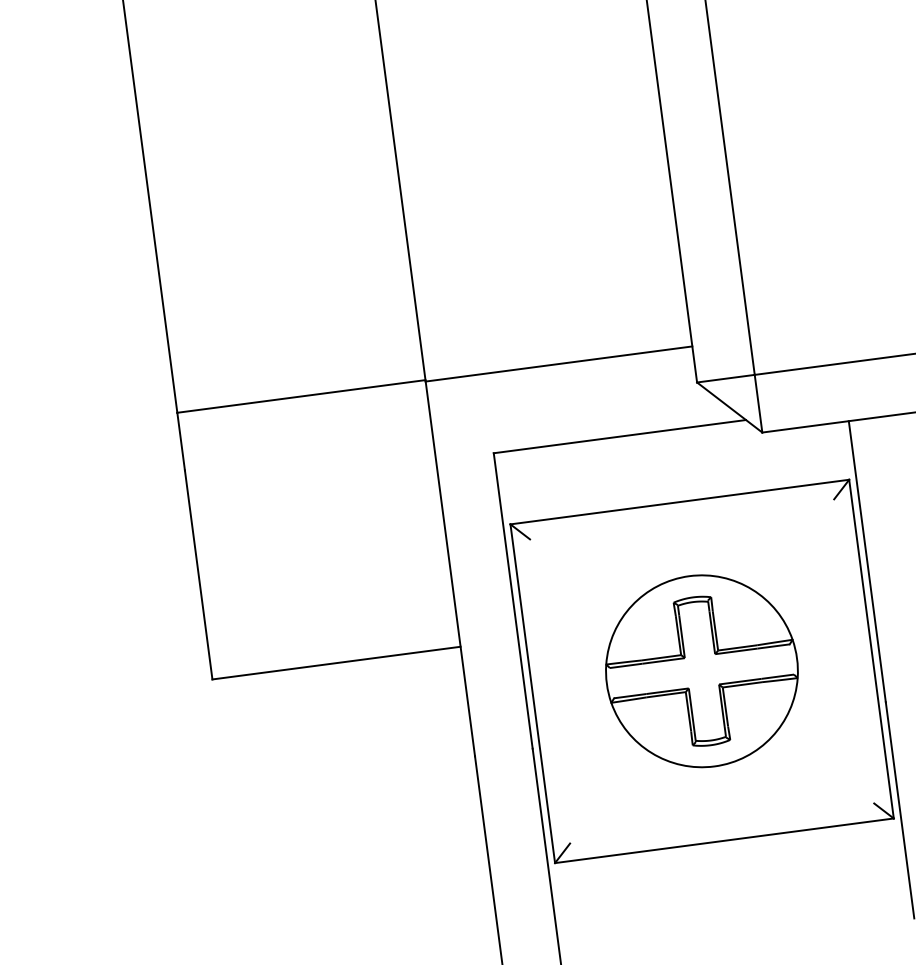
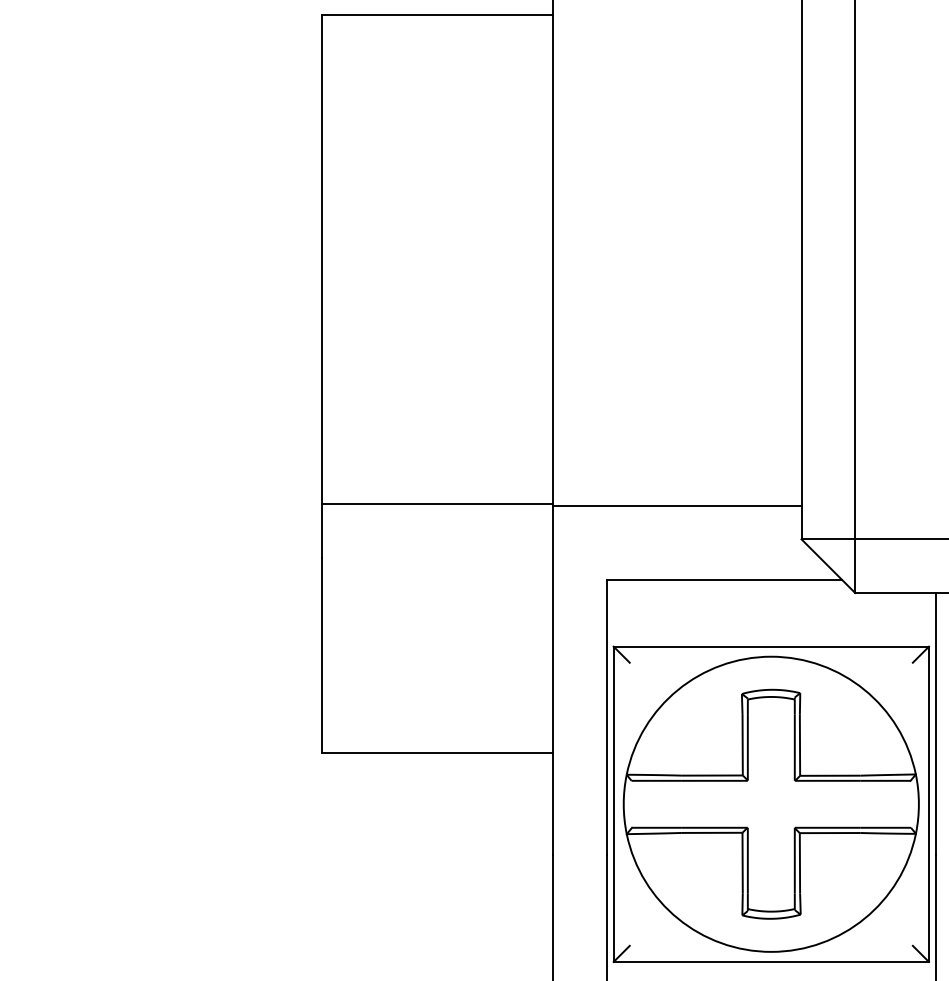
part: (701, 670) -> (770, 803), size x1.67

